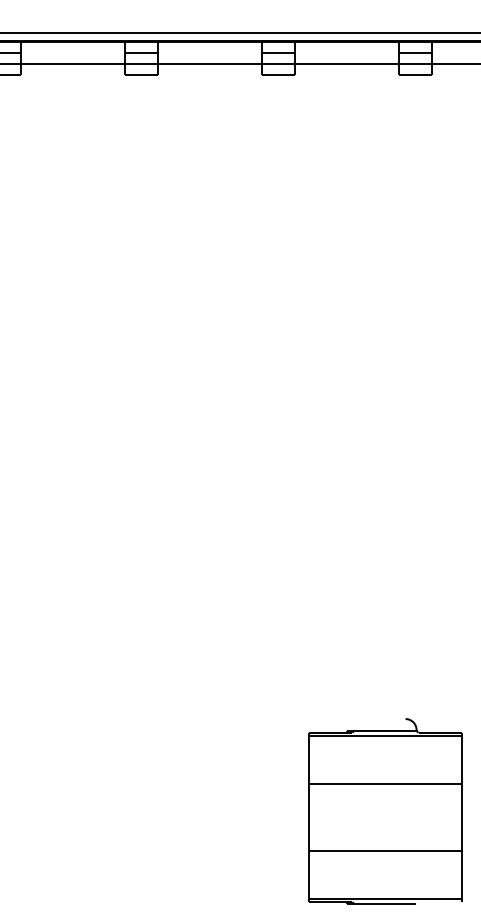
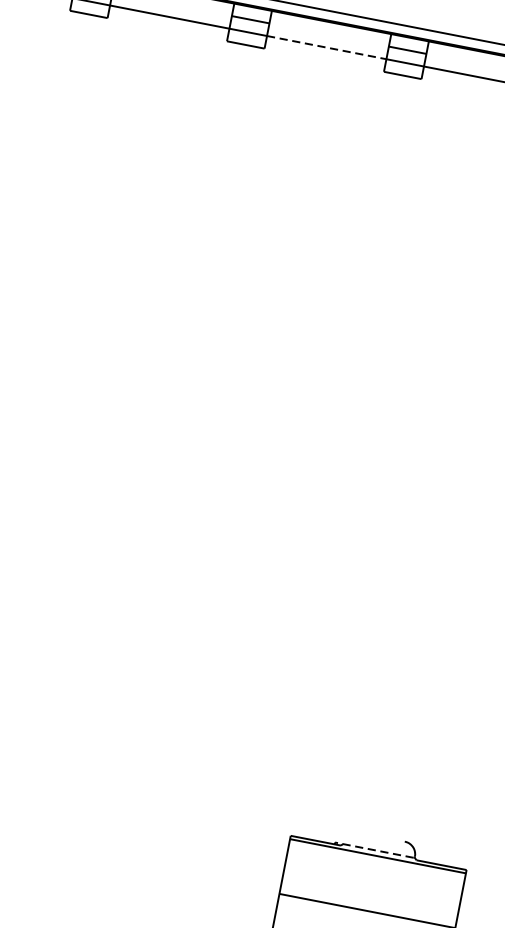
line: (210, 63) -> (327, 47), solid -> dashed
line: (380, 731) -> (373, 850), solid -> dashed

